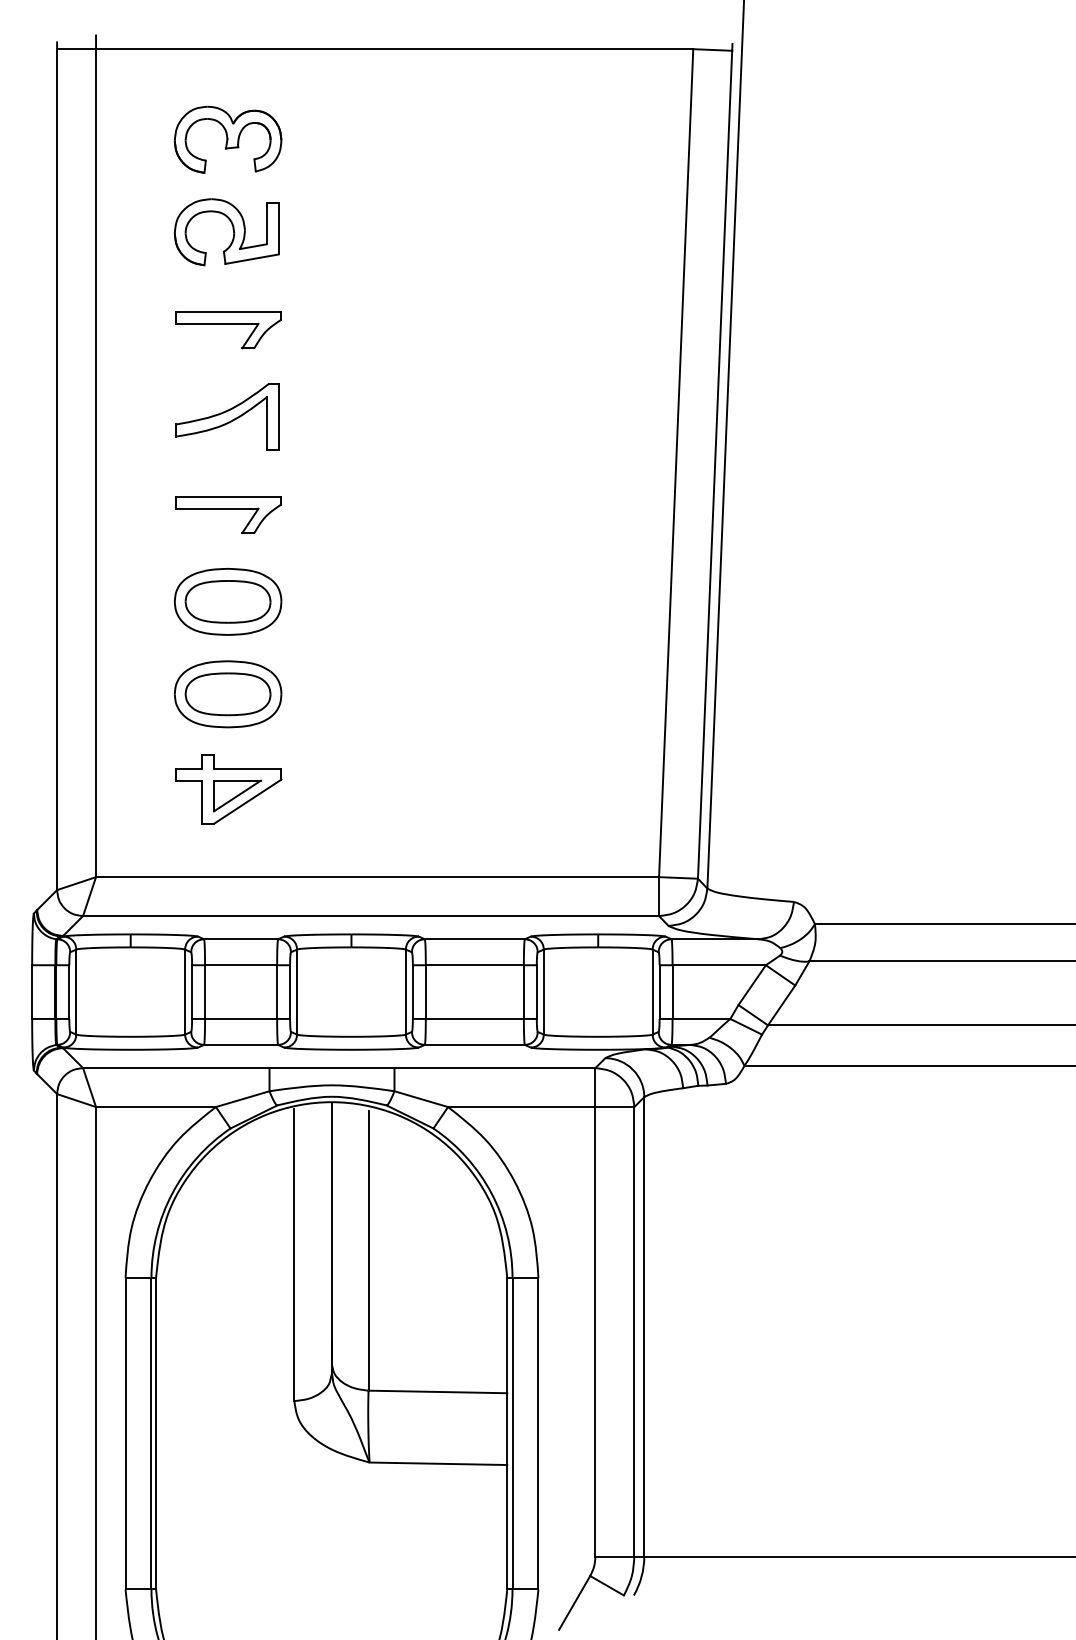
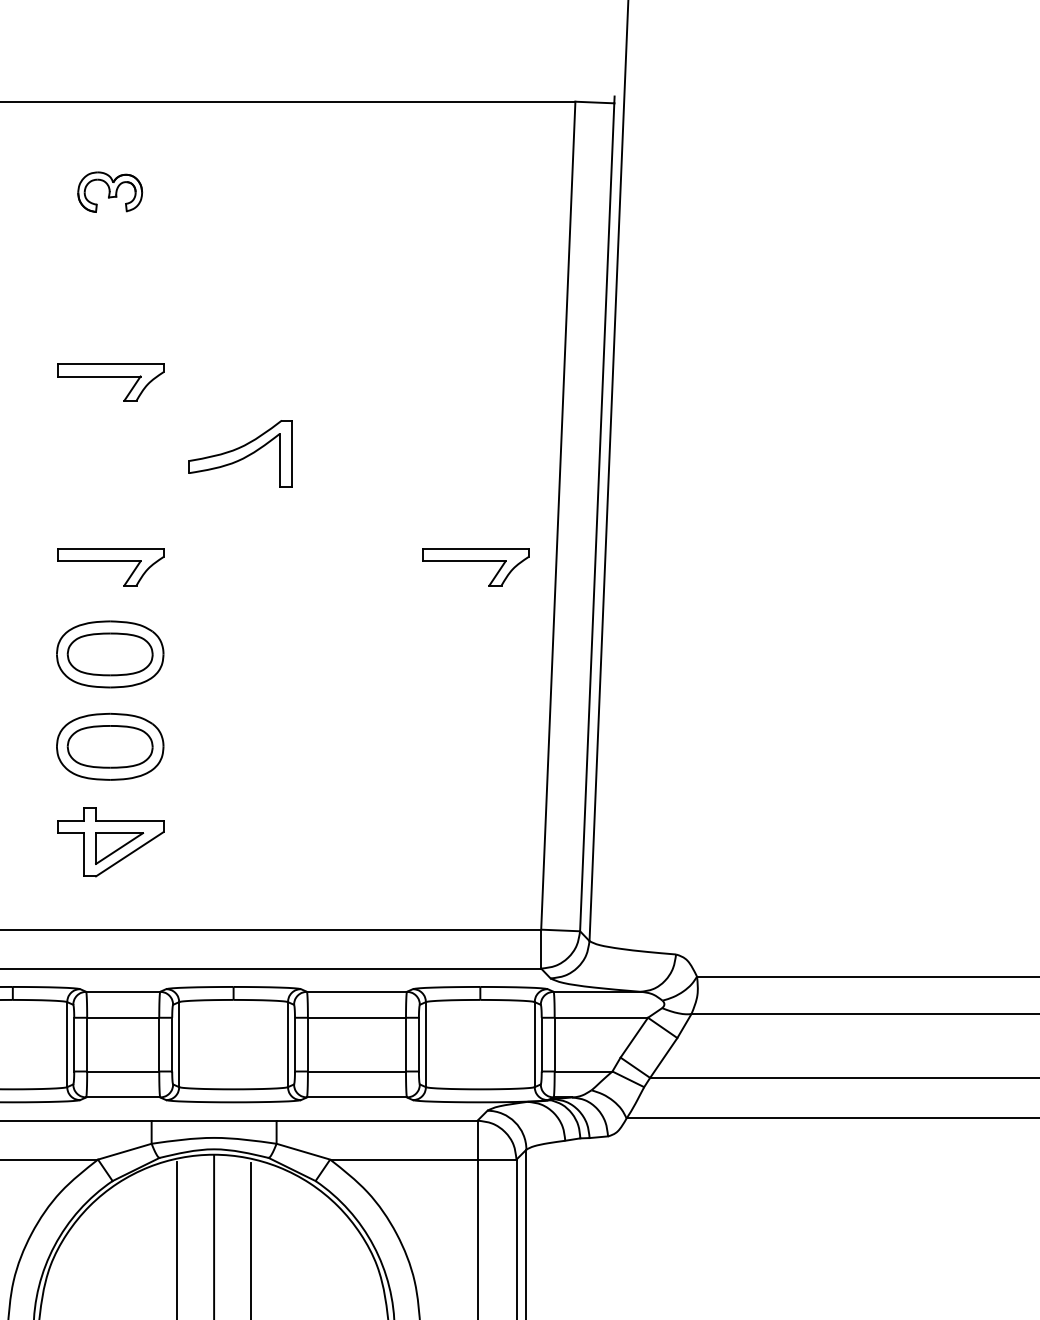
part: (227, 139) -> (109, 192), size x0.6
part: (232, 229) -> (114, 282), removed
part: (227, 416) -> (240, 453), moved
part: (593, 515) -> (475, 568), added

